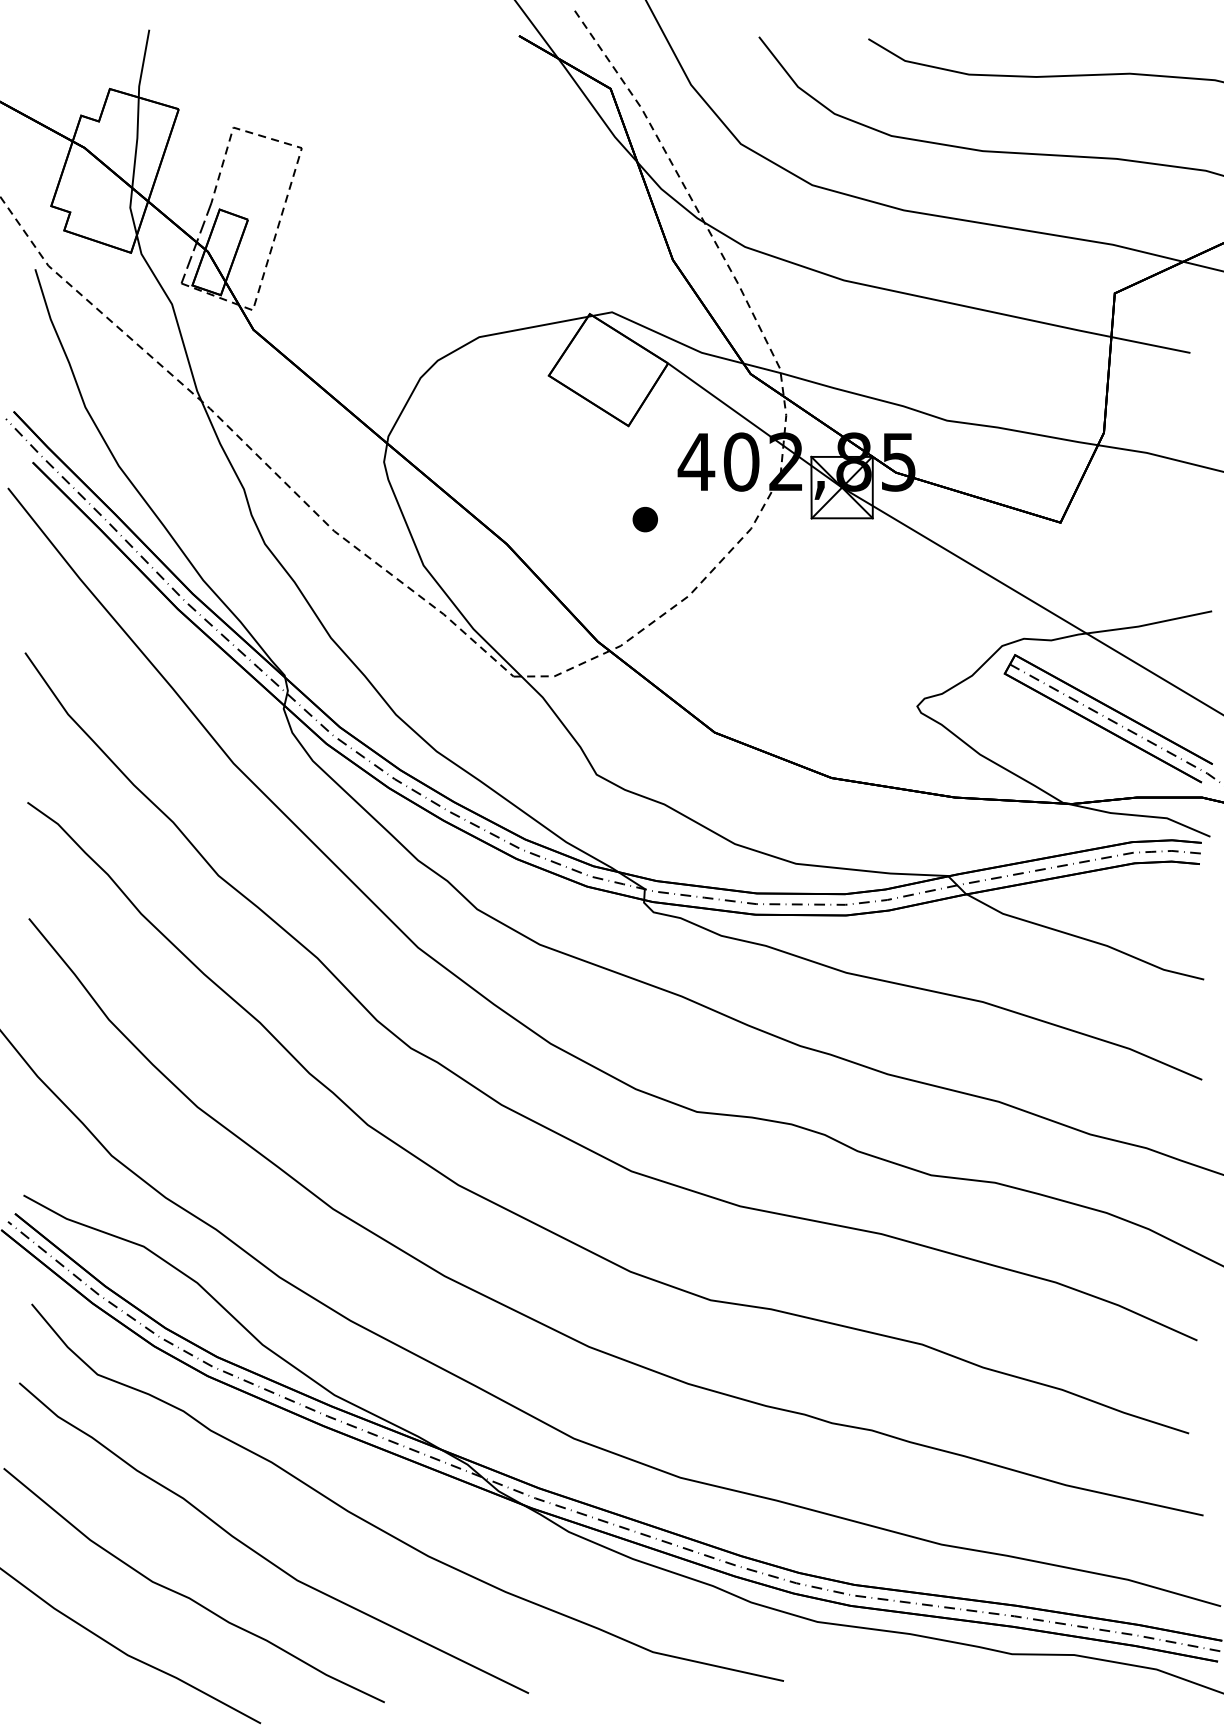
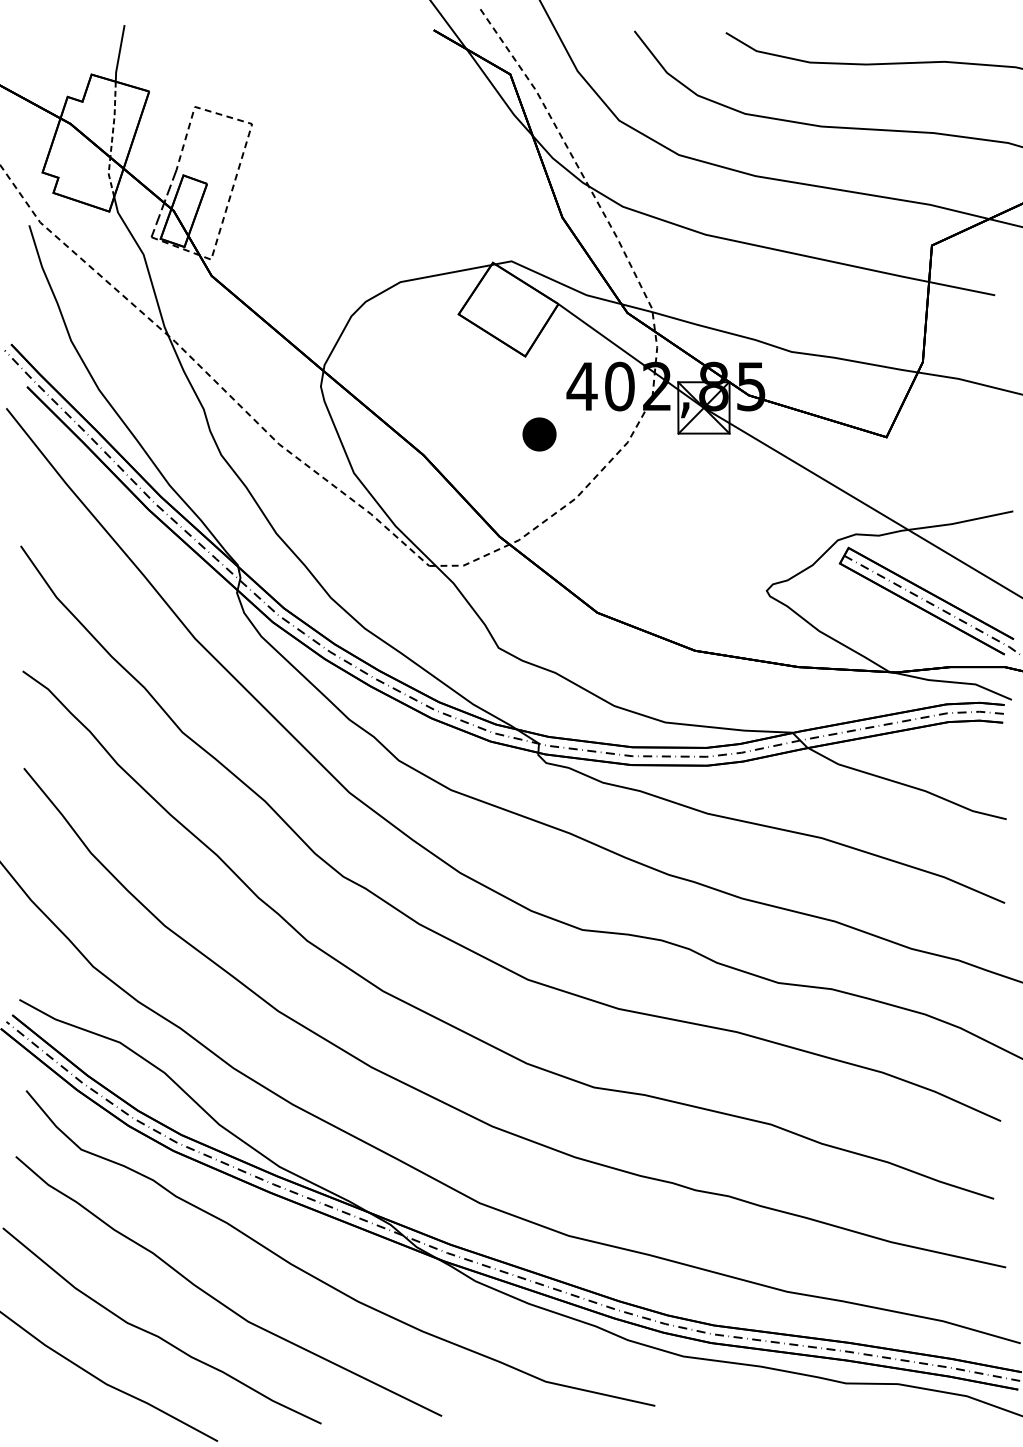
line: (134, 167) -> (112, 140), solid -> dashed
part: (644, 519) -> (538, 434), size x1.6

